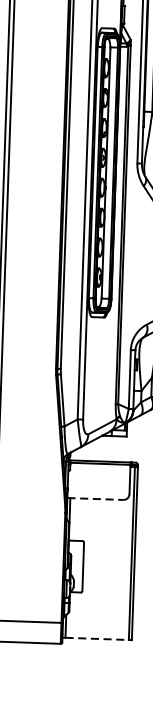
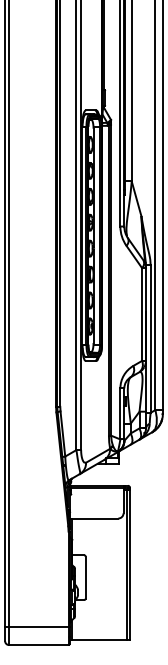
line: (95, 499) -> (94, 518), dashed -> solid
line: (96, 638) -> (99, 639), dashed -> solid

